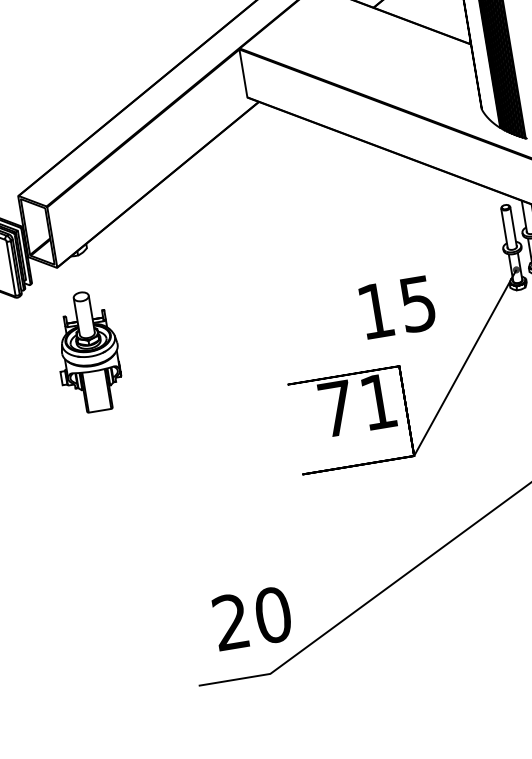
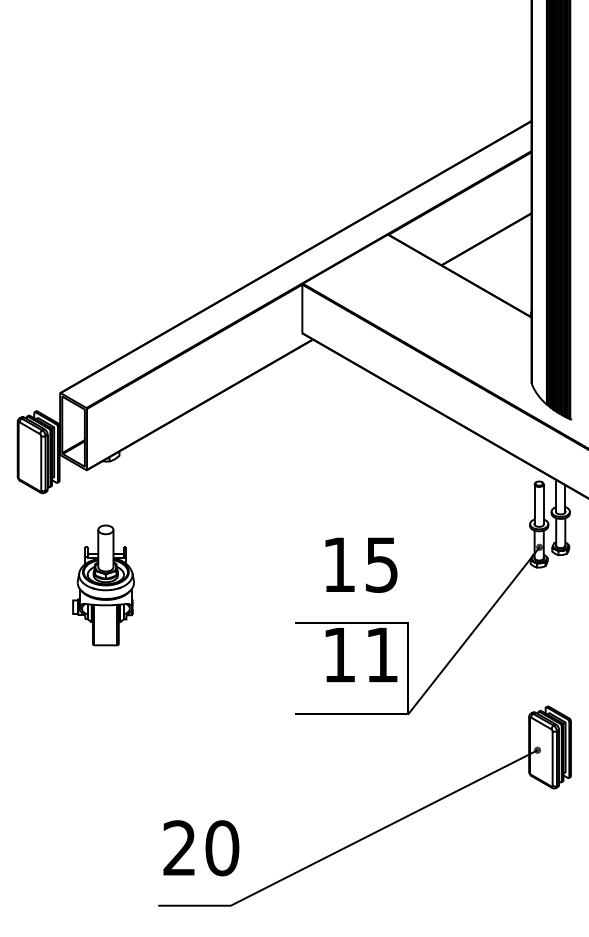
text: (397, 306) -> (361, 564), moved
part: (87, 352) -> (103, 585), moved
text: (336, 408) -> (339, 654), 71 -> 11
text: (252, 618) -> (201, 848), moved

